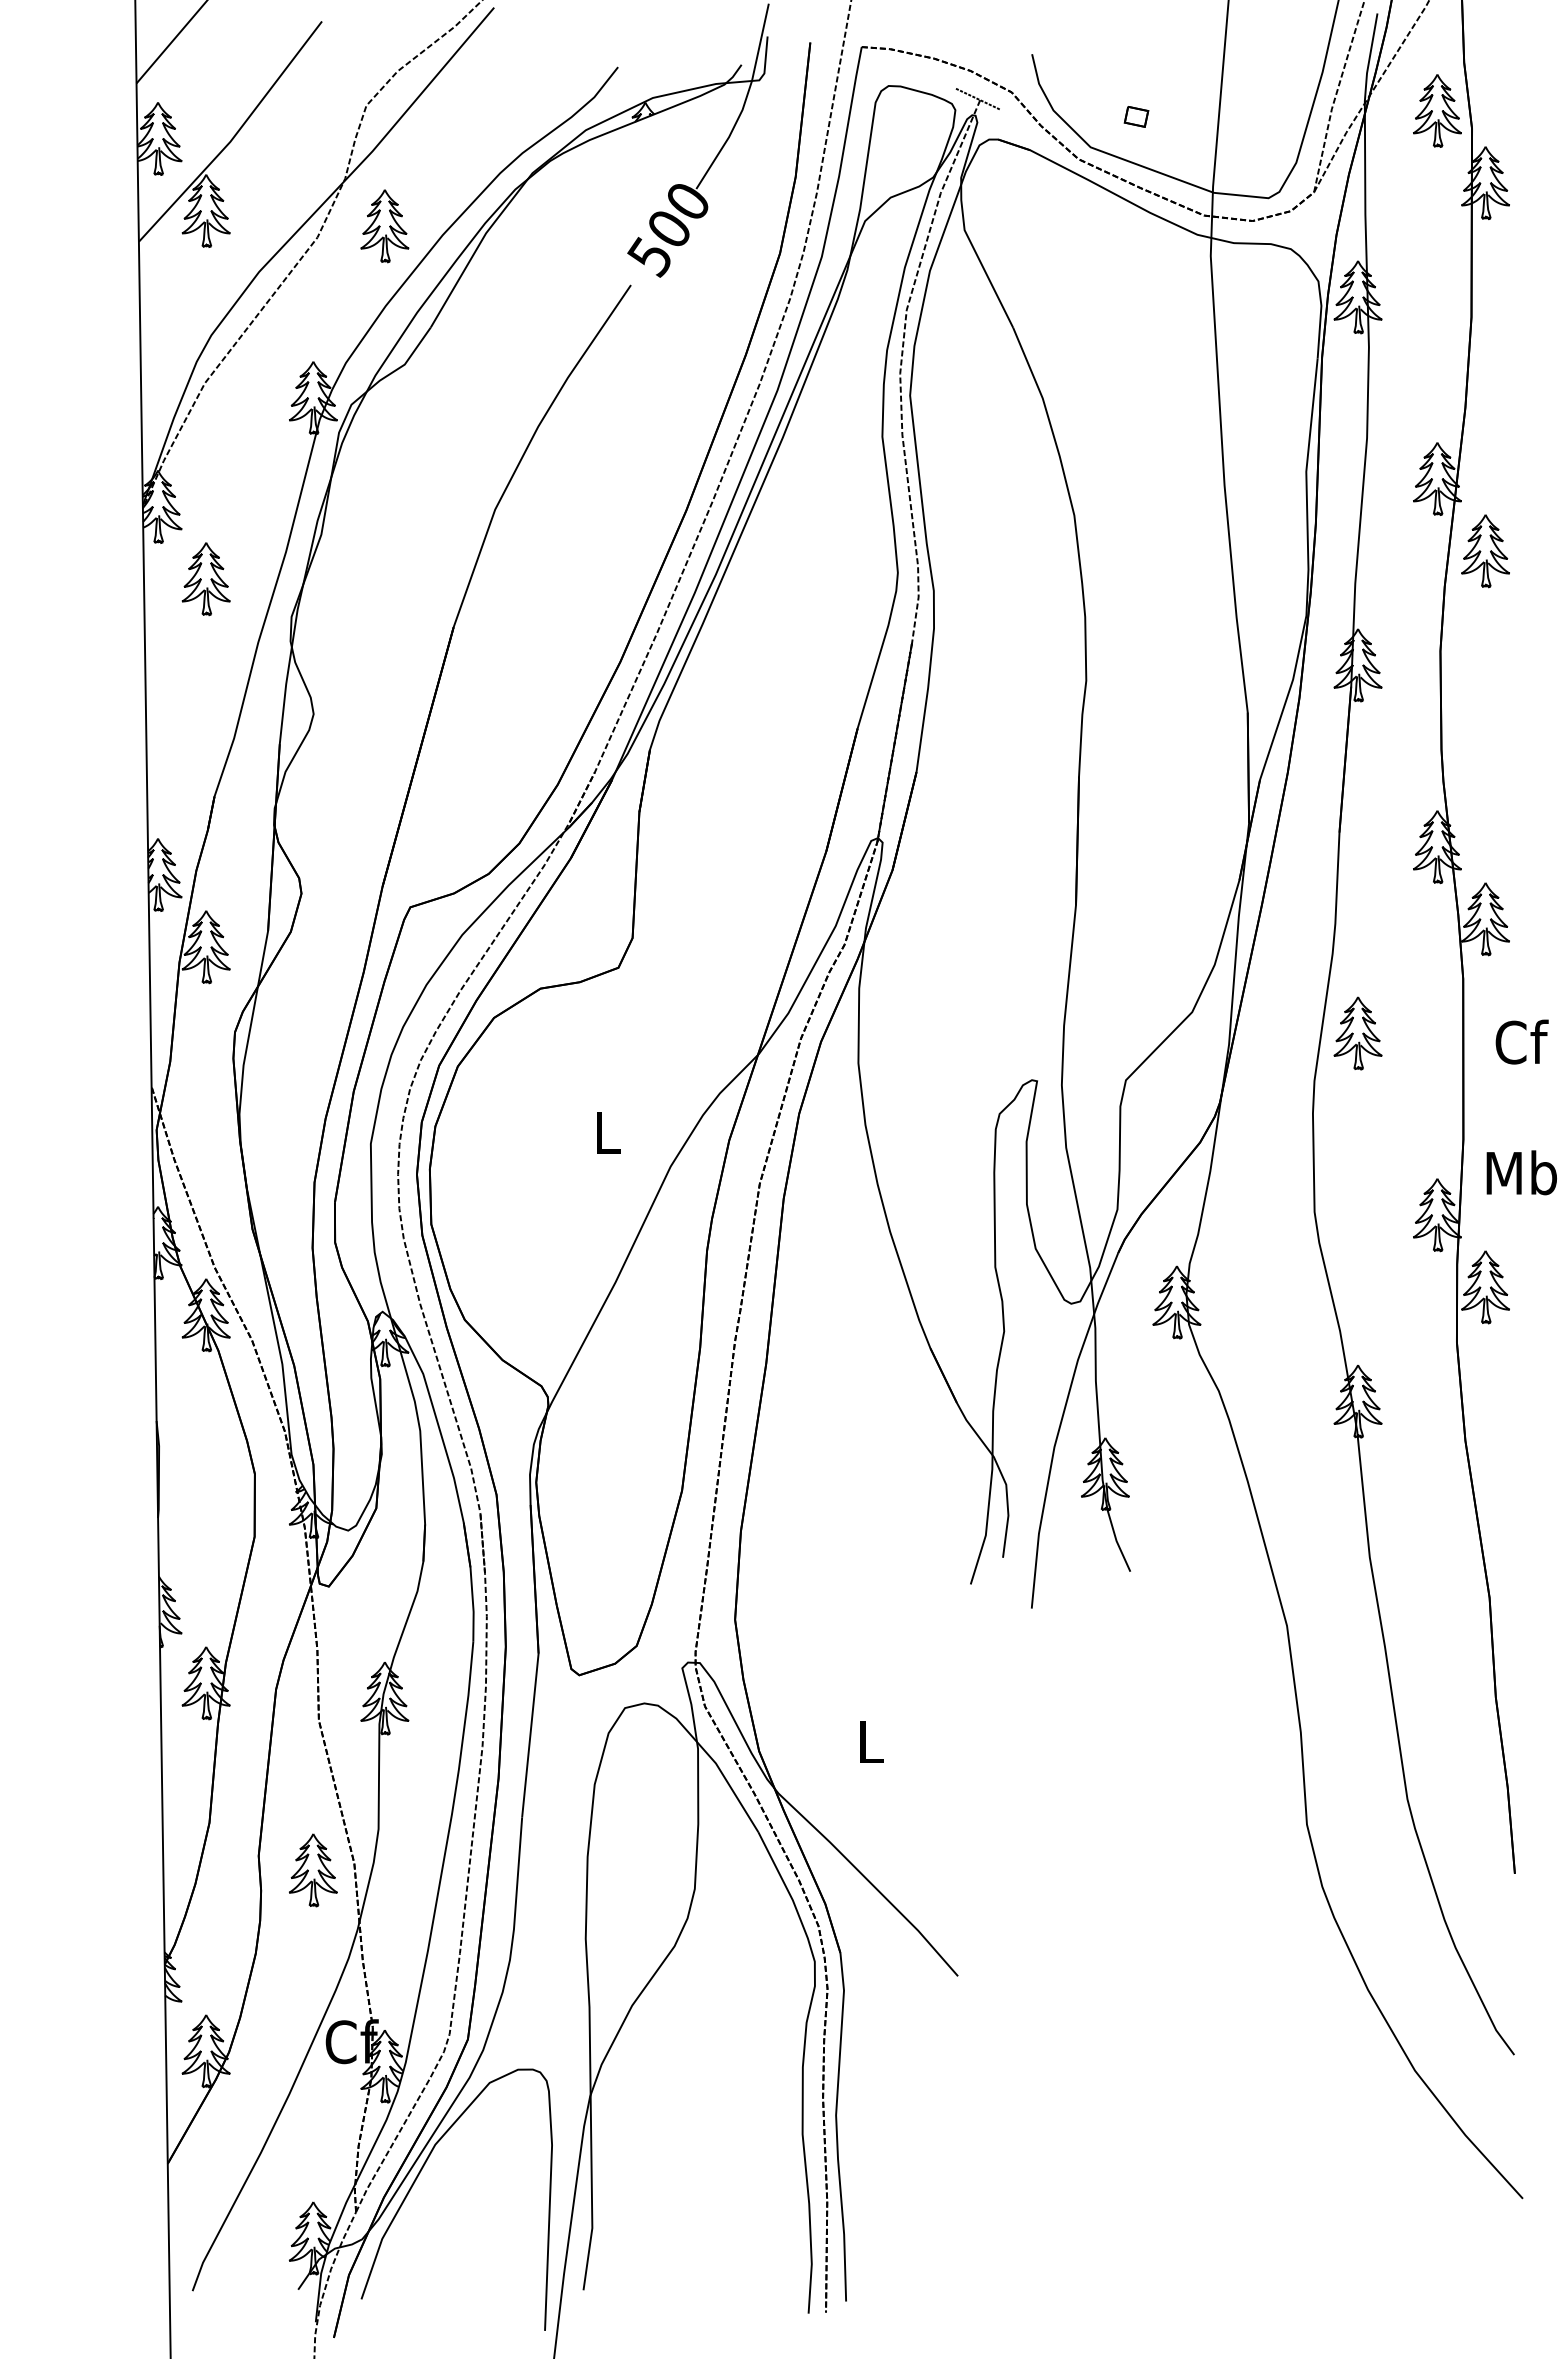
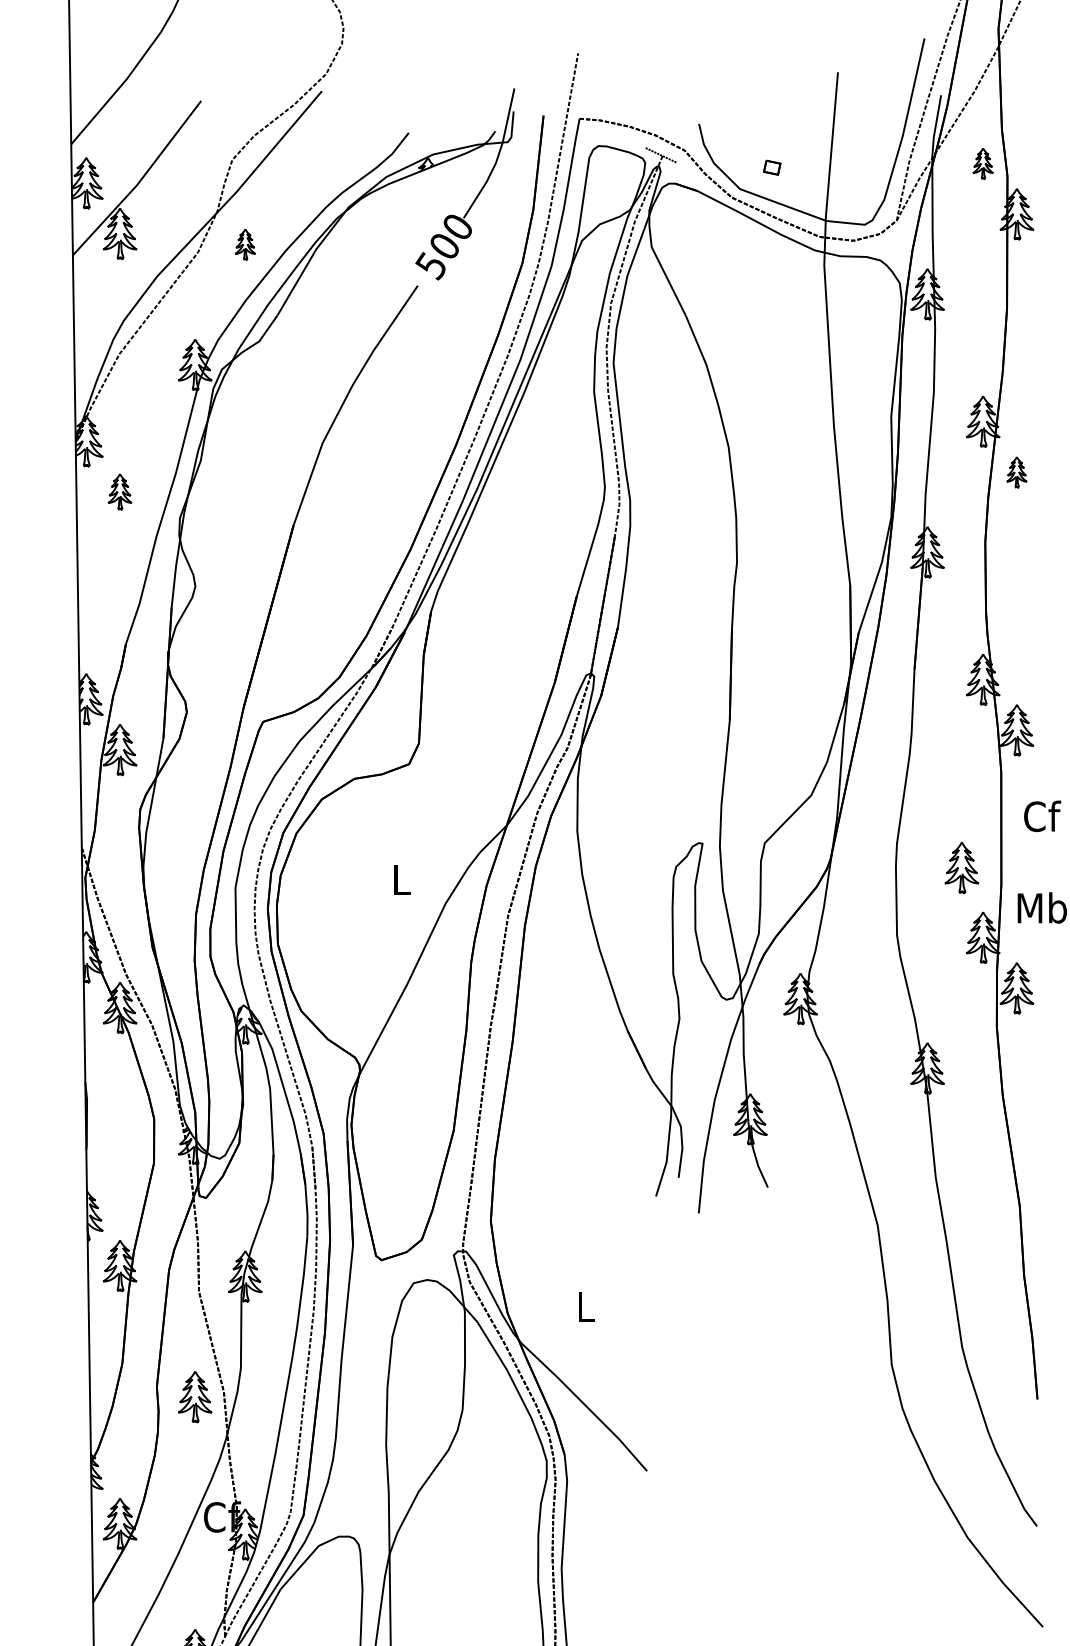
part: (1437, 110) -> (983, 163), size x0.6
part: (384, 226) -> (245, 244), size x0.6
part: (1485, 551) -> (1016, 472), size x0.6
part: (205, 579) -> (119, 492), size x0.7
part: (1357, 1033) -> (961, 867), moved

